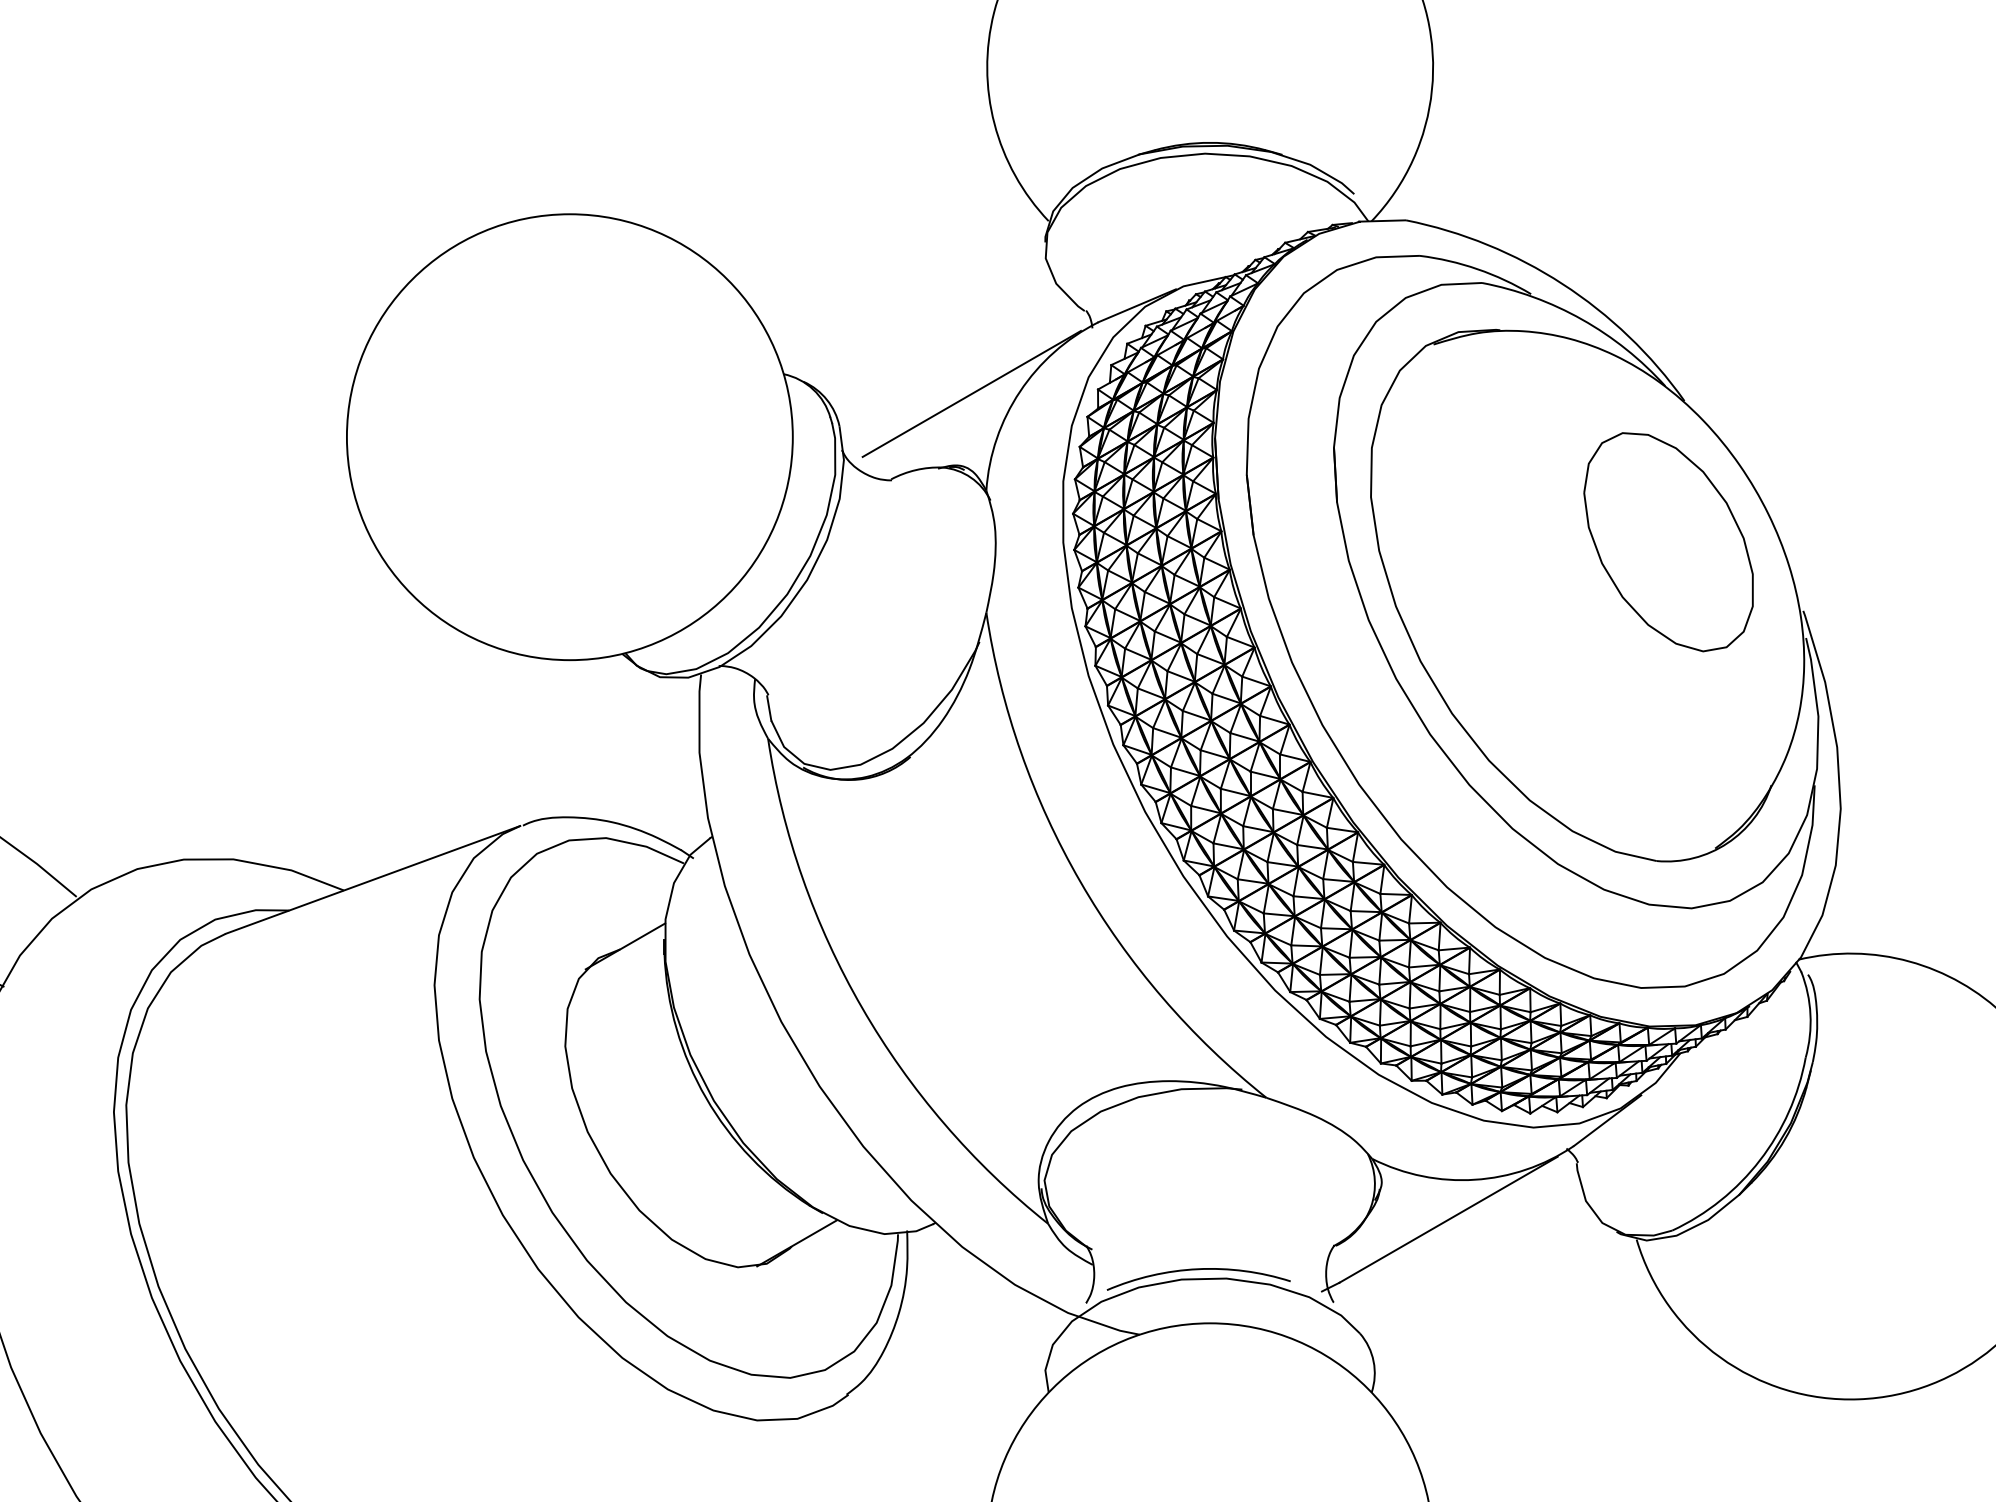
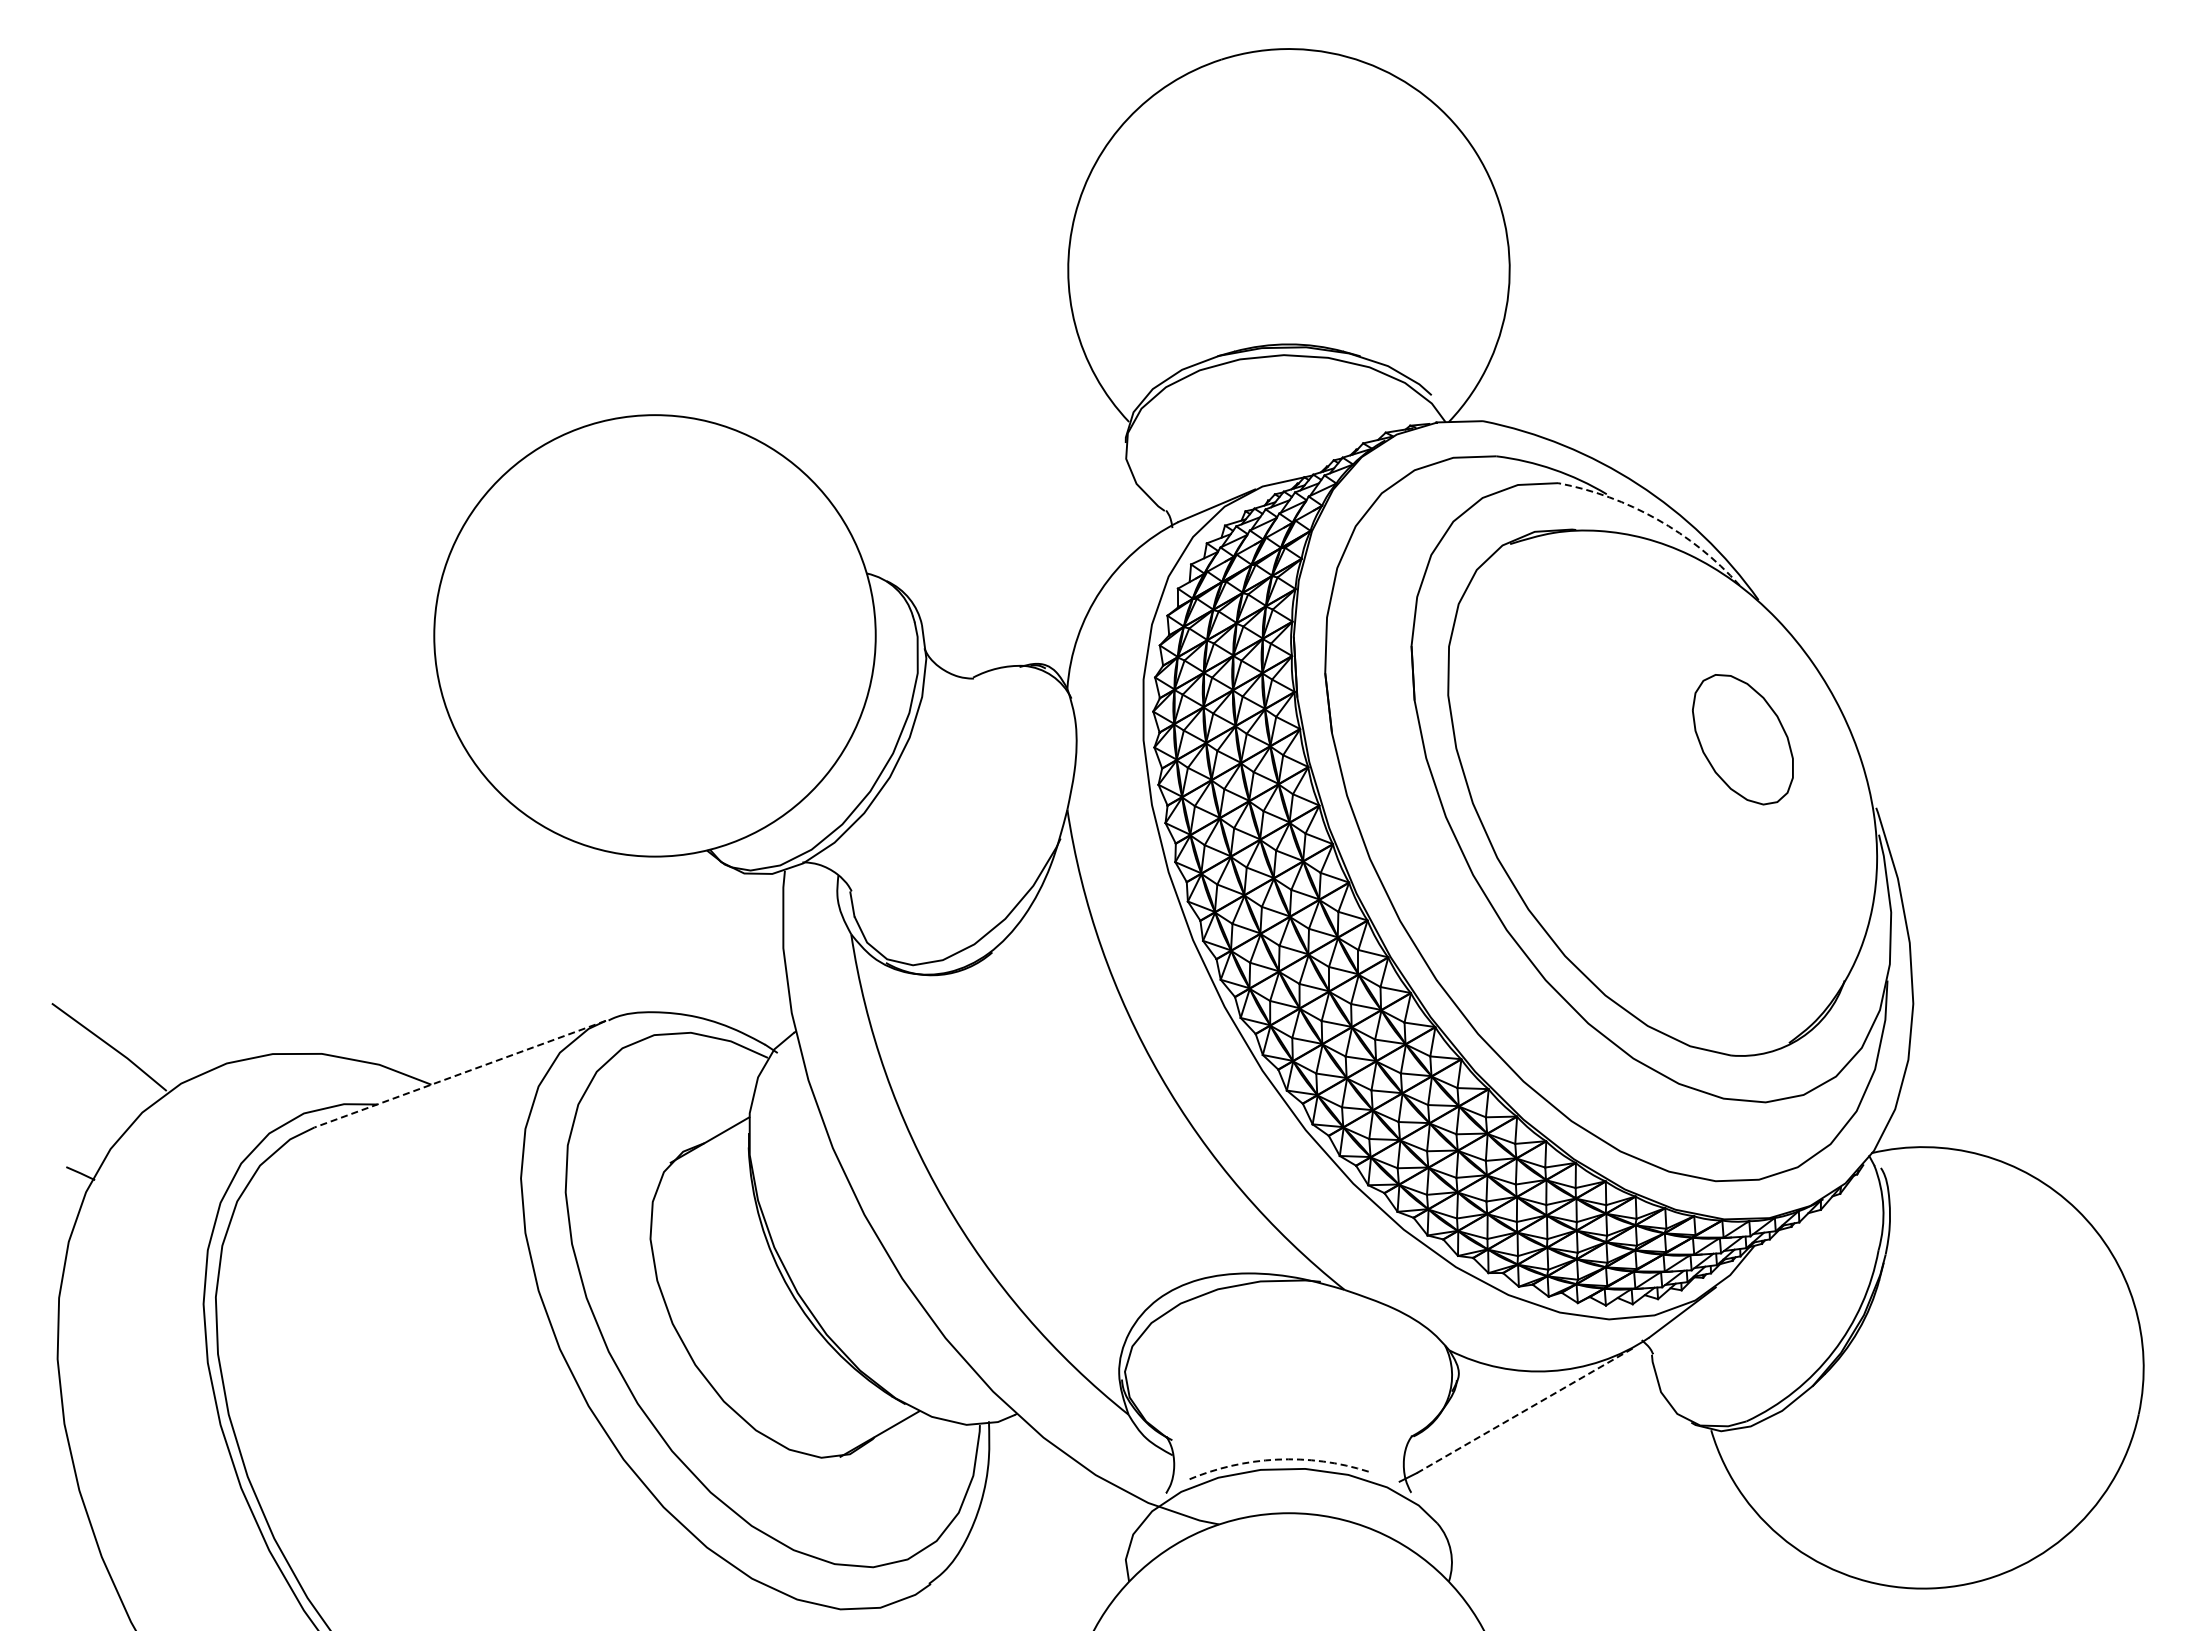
arc: (1582, 319) -> (1657, 519), solid -> dashed
line: (971, 393) -> (1052, 592), removed
part: (1668, 541) -> (1742, 739), size x0.6
line: (372, 880) -> (459, 1074), solid -> dashed
line: (1448, 1219) -> (1524, 1410), solid -> dashed
arc: (1197, 1269) -> (1276, 1459), solid -> dashed

